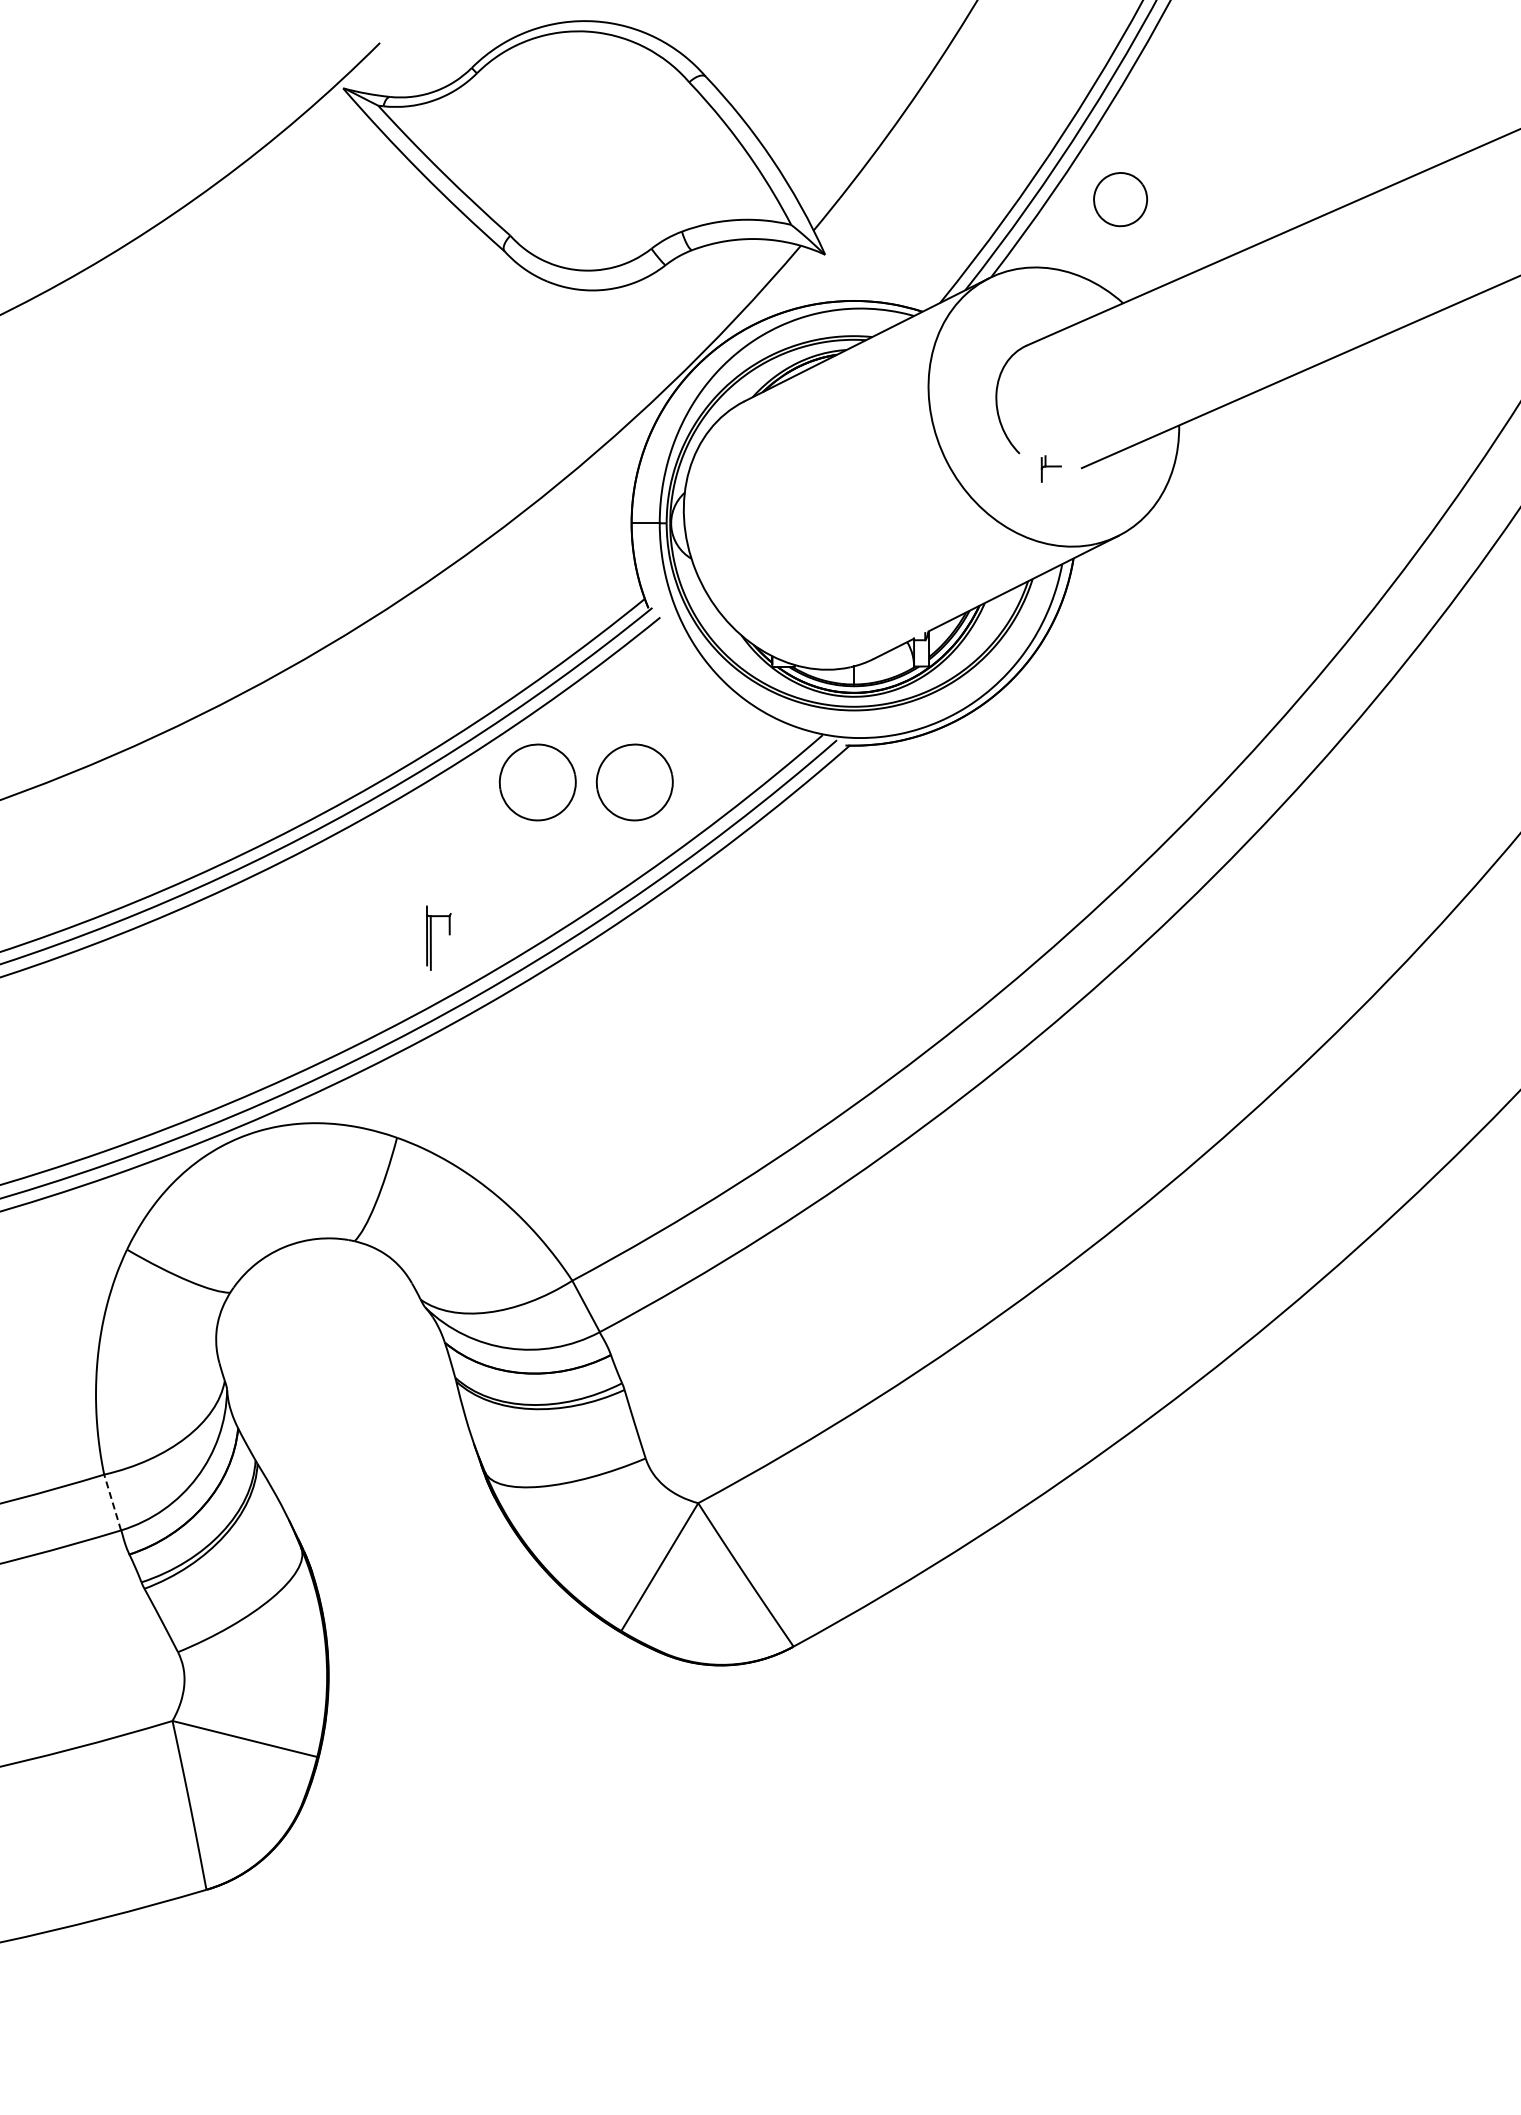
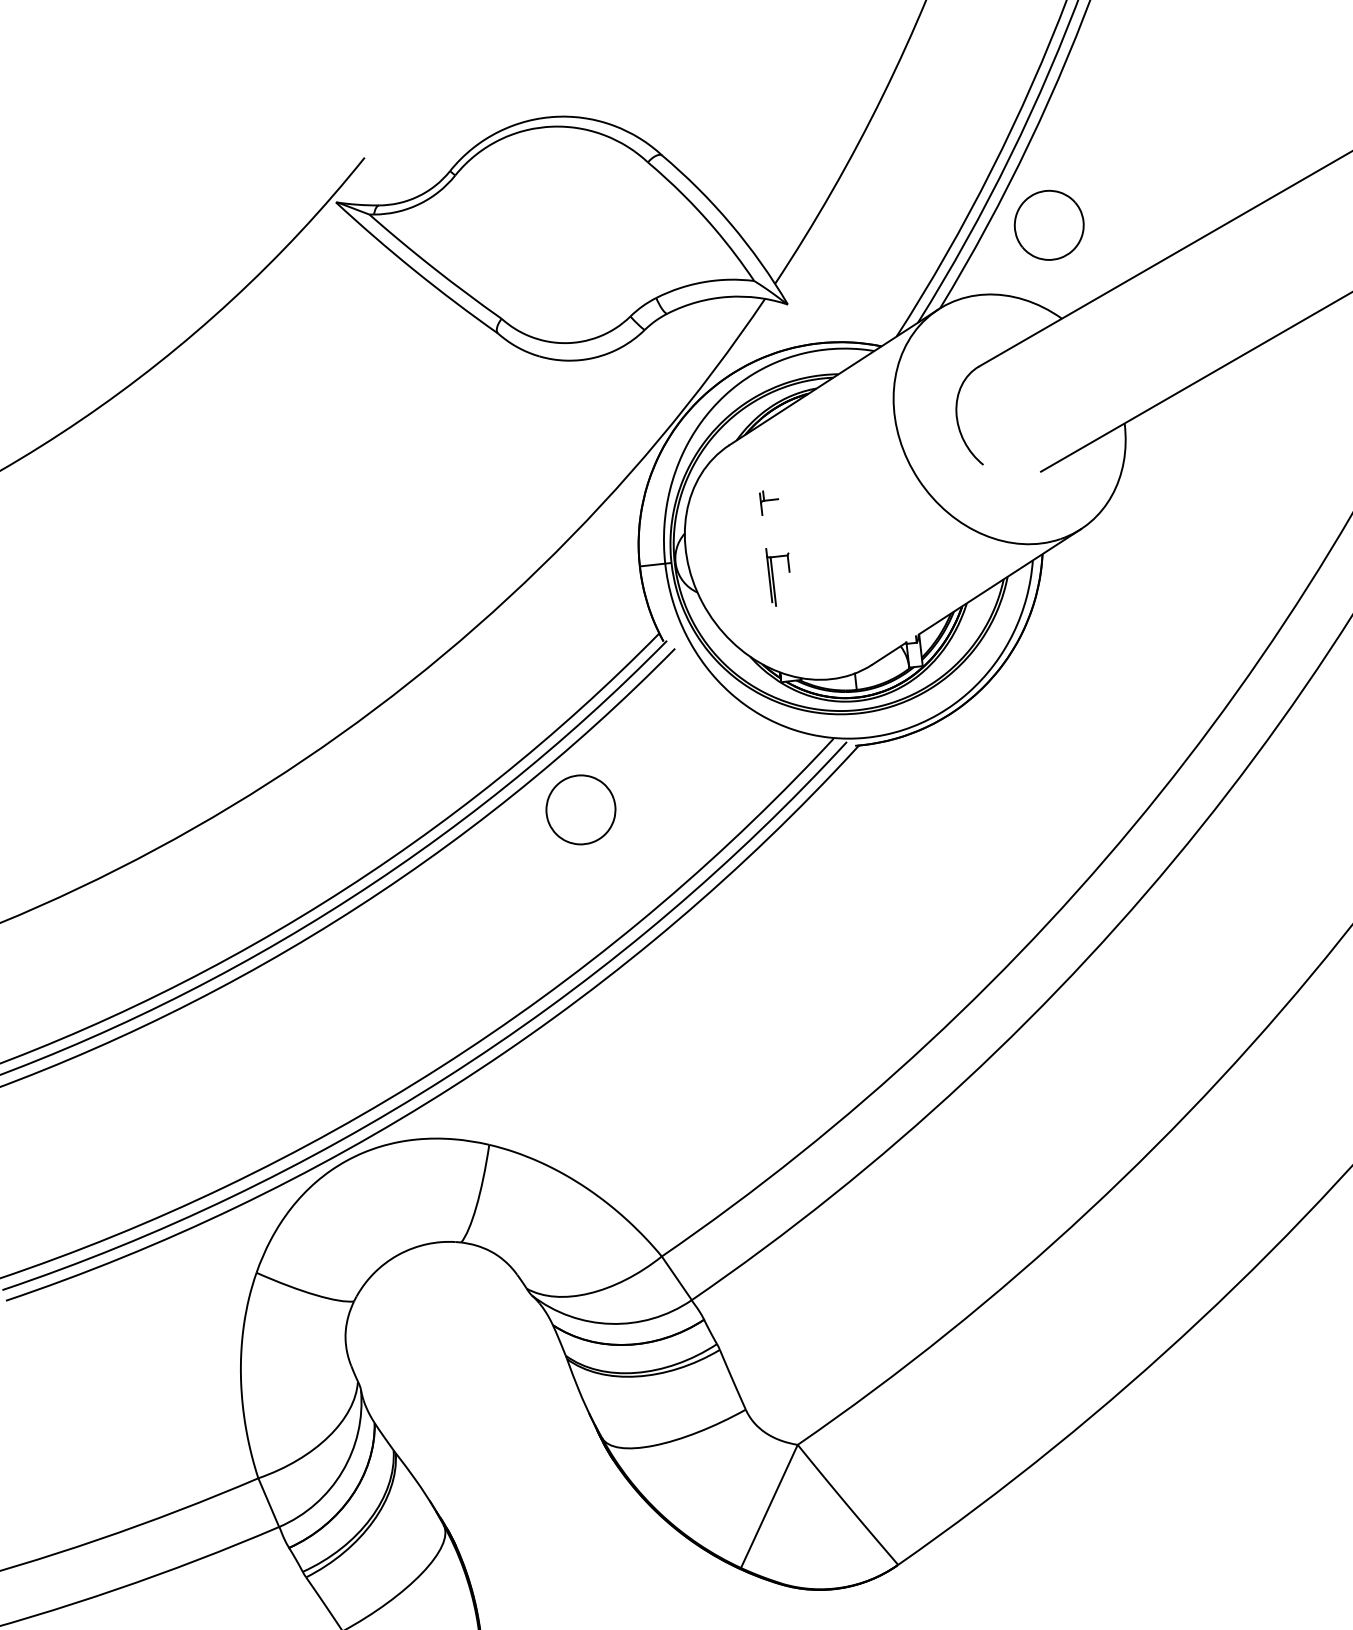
part: (1120, 199) -> (1049, 225), size x1.43
part: (1050, 468) -> (768, 502), moved
part: (634, 782) -> (668, 800), removed
part: (431, 937) -> (773, 576), moved
line: (112, 1502) -> (268, 1502), dashed -> solid

